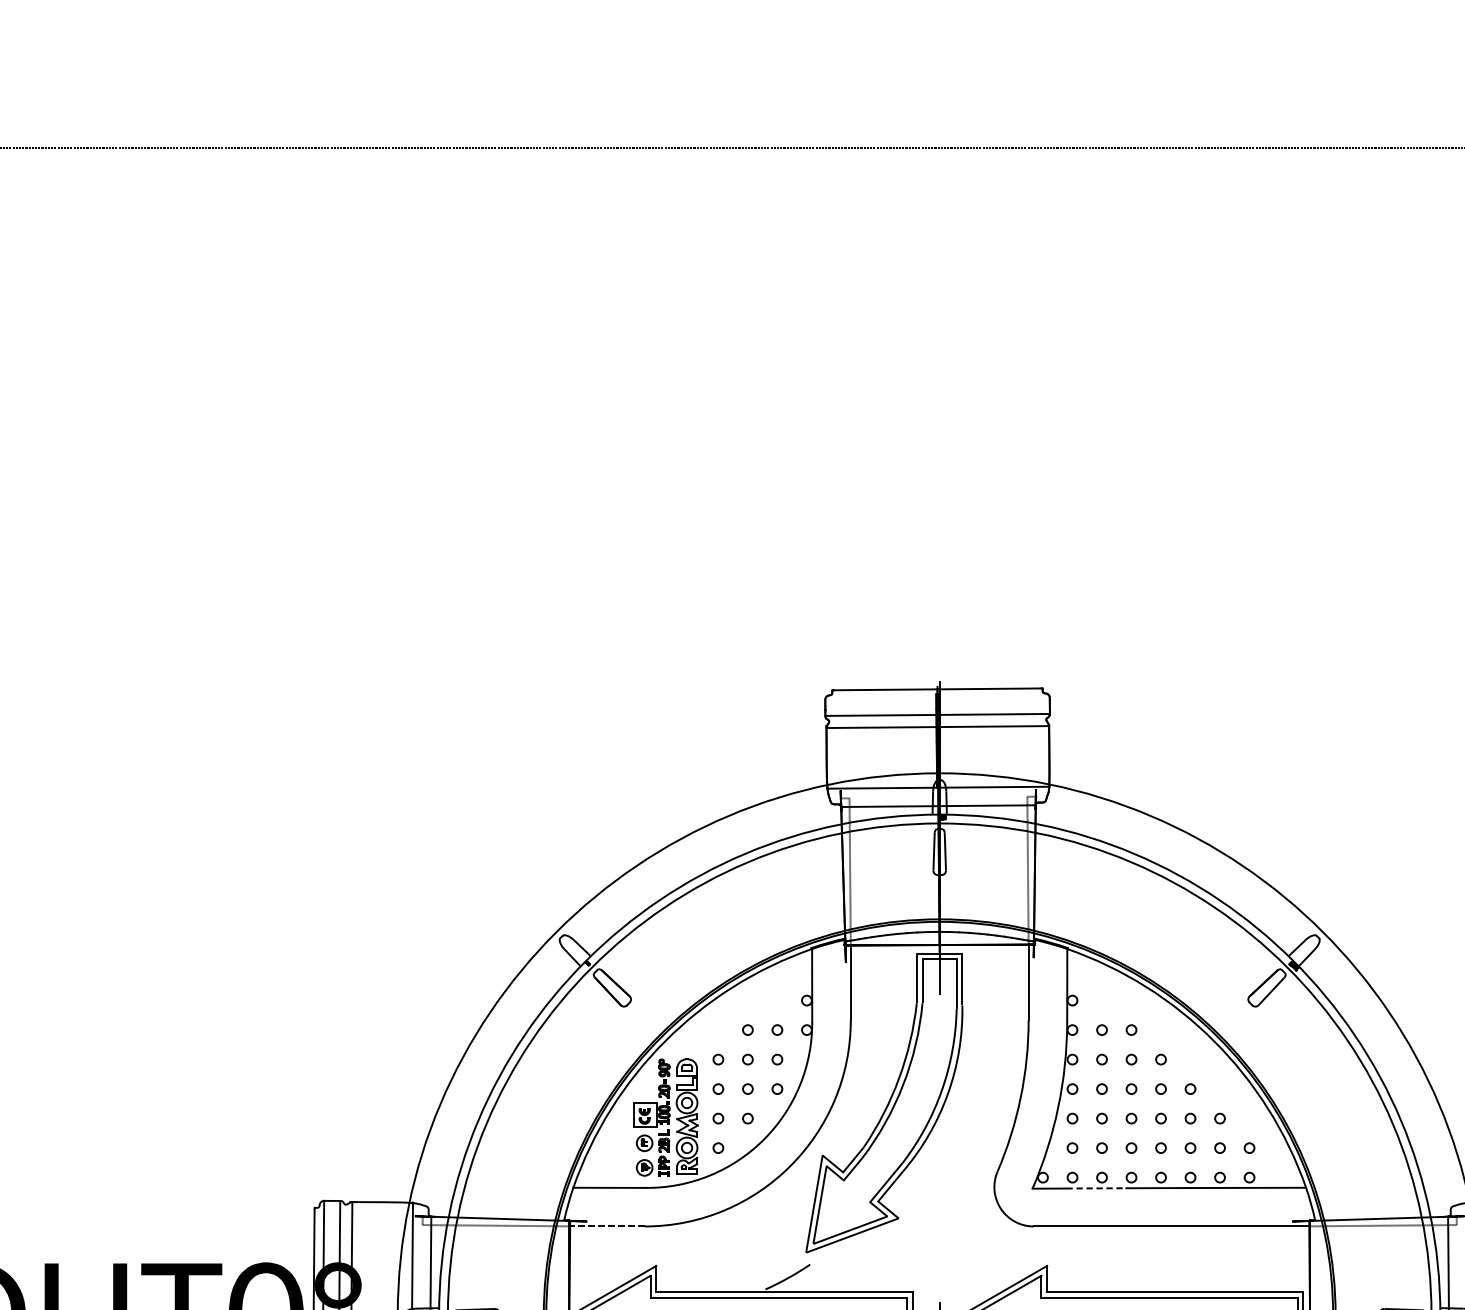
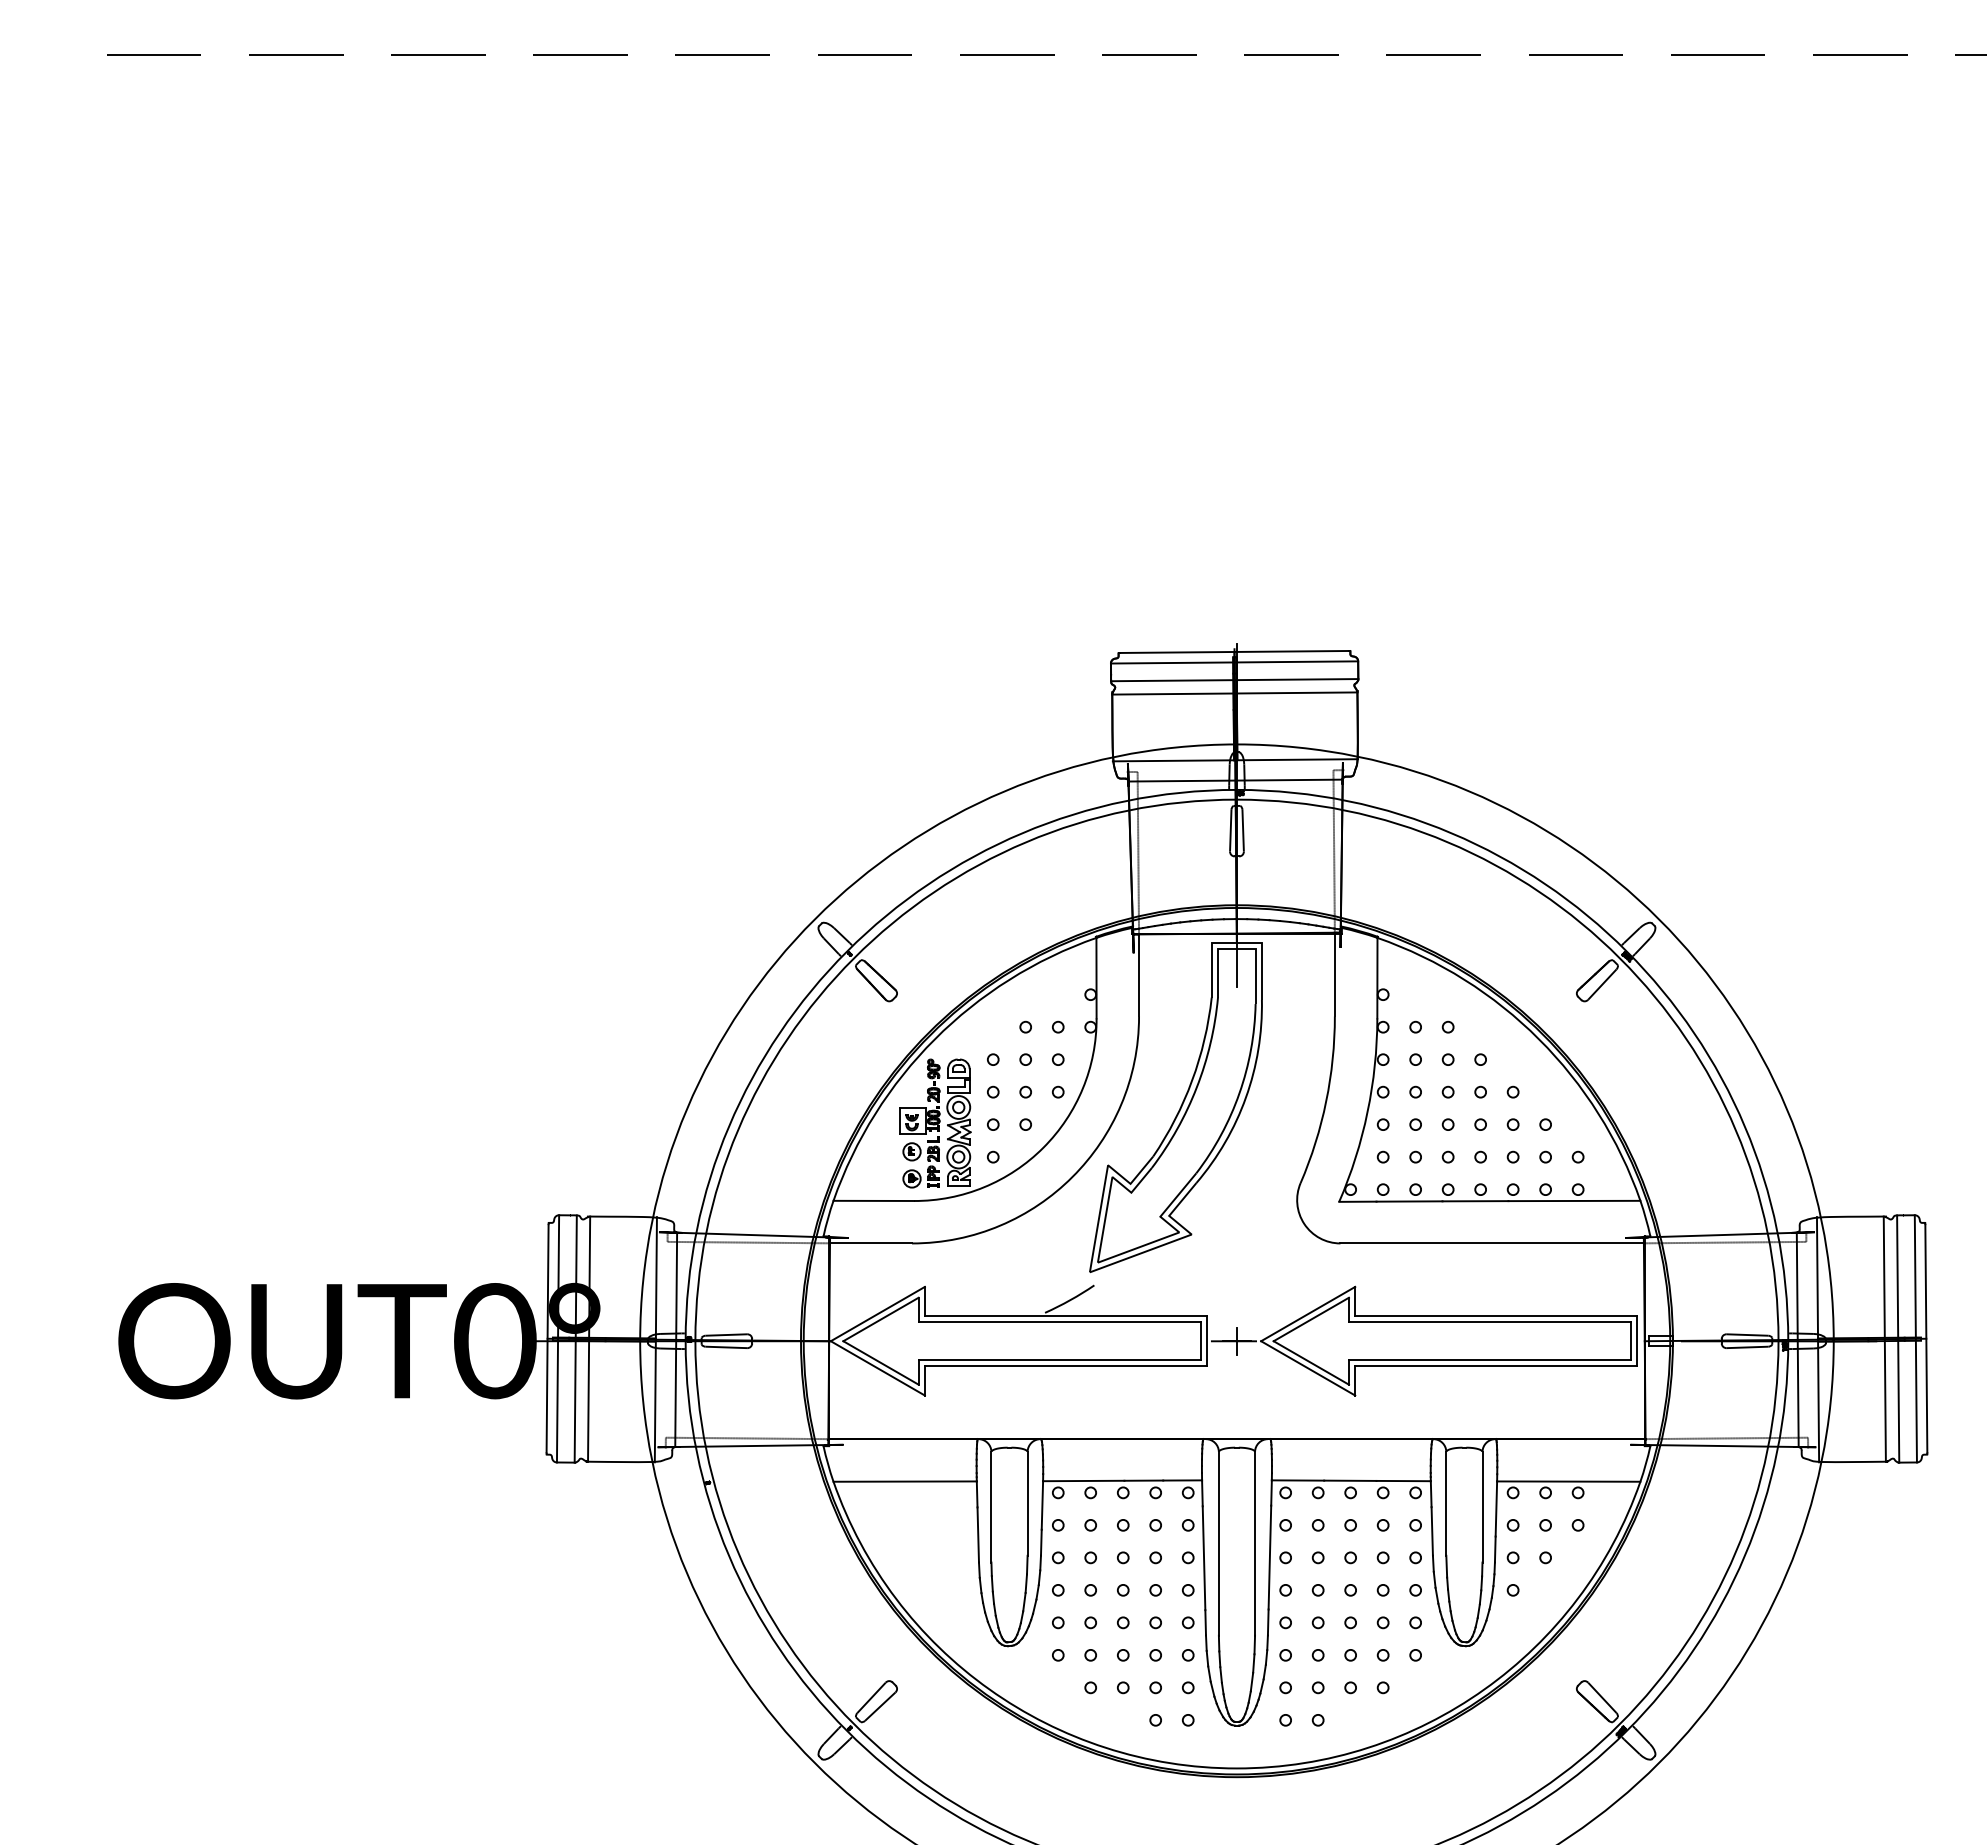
line: (937, 698) -> (1234, 662), added
line: (1096, 1188) -> (1409, 1201), dashed -> solid
line: (606, 1226) -> (870, 1243), dashed -> solid

